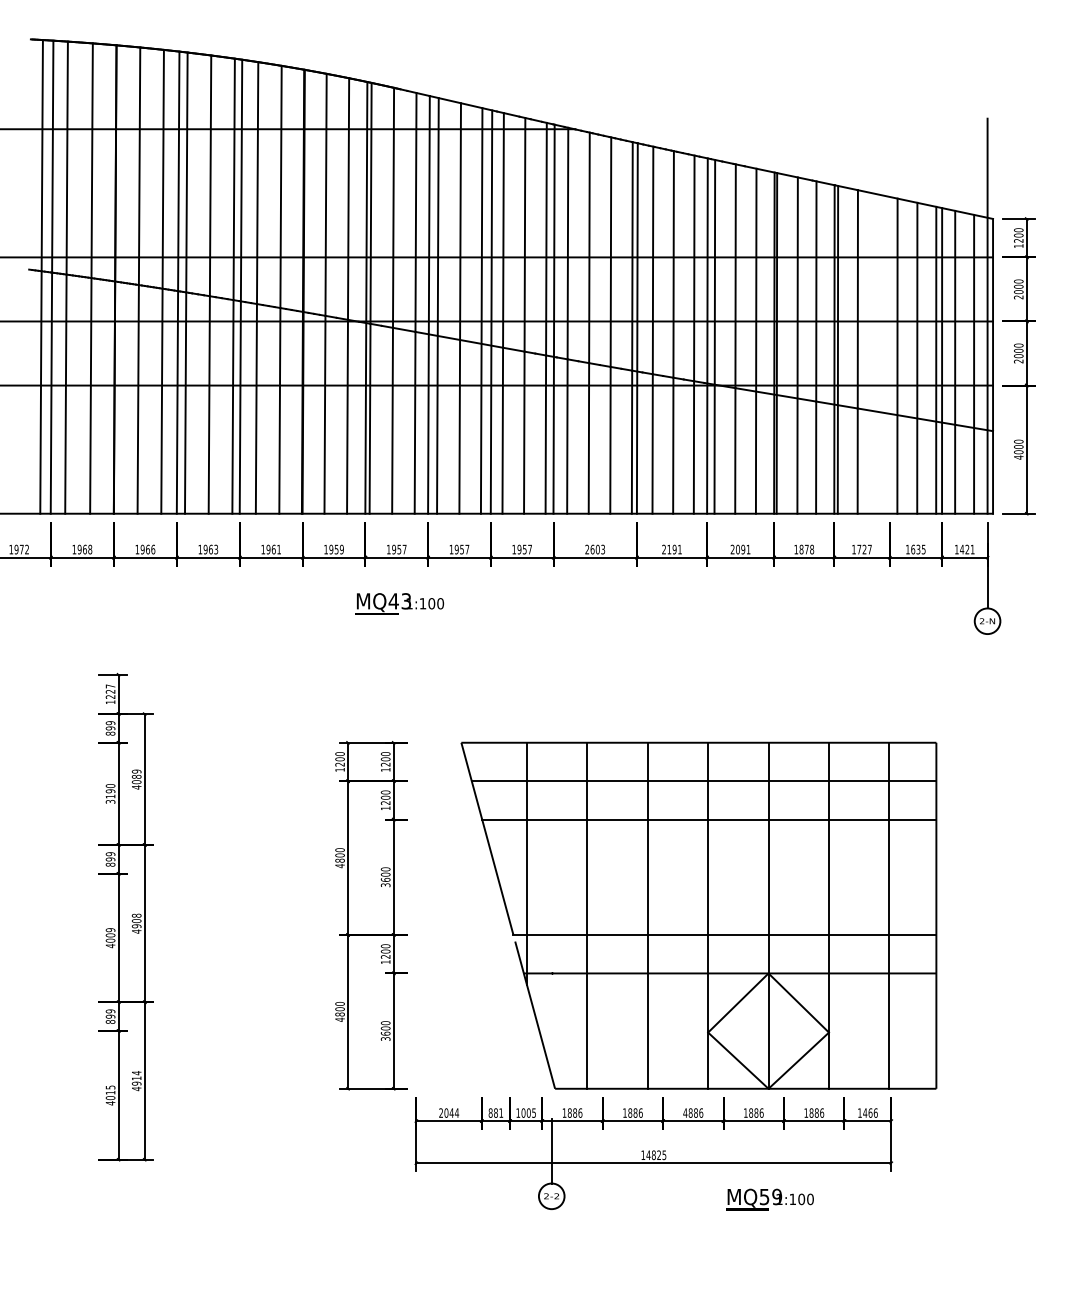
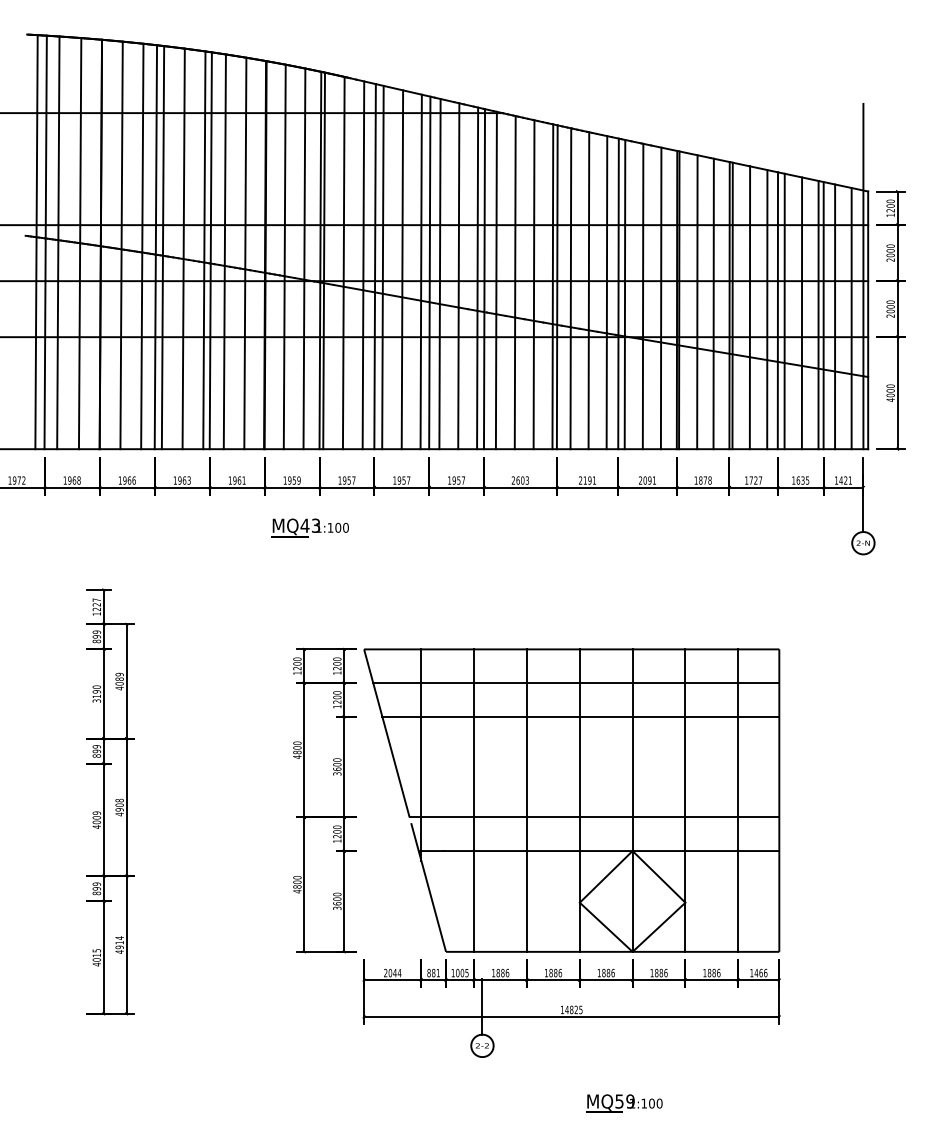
line: (877, 353) -> (767, 309), added
line: (889, 354) -> (777, 310), added
text: (399, 603) -> (310, 527), moved
part: (698, 915) -> (571, 800), moved
text: (685, 1112) -> (599, 972), 4886 -> 1886
text: (769, 1199) -> (623, 1103), moved

